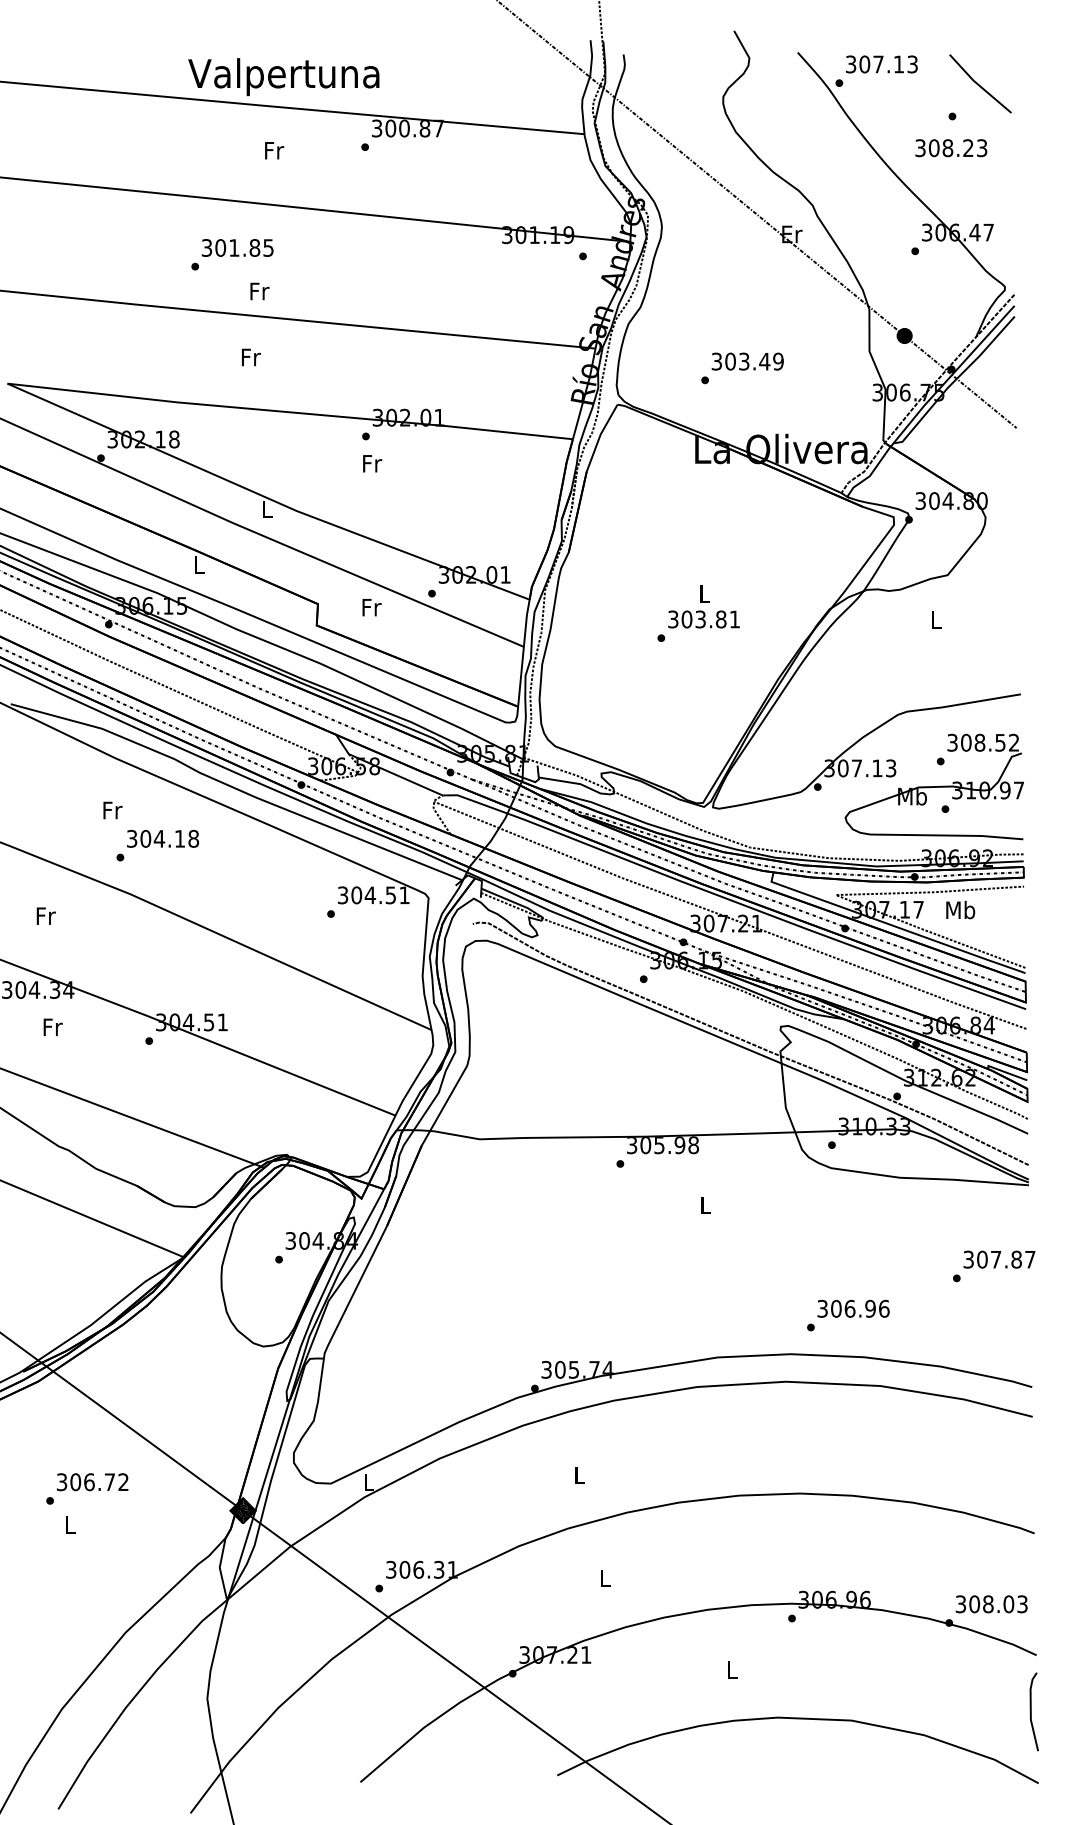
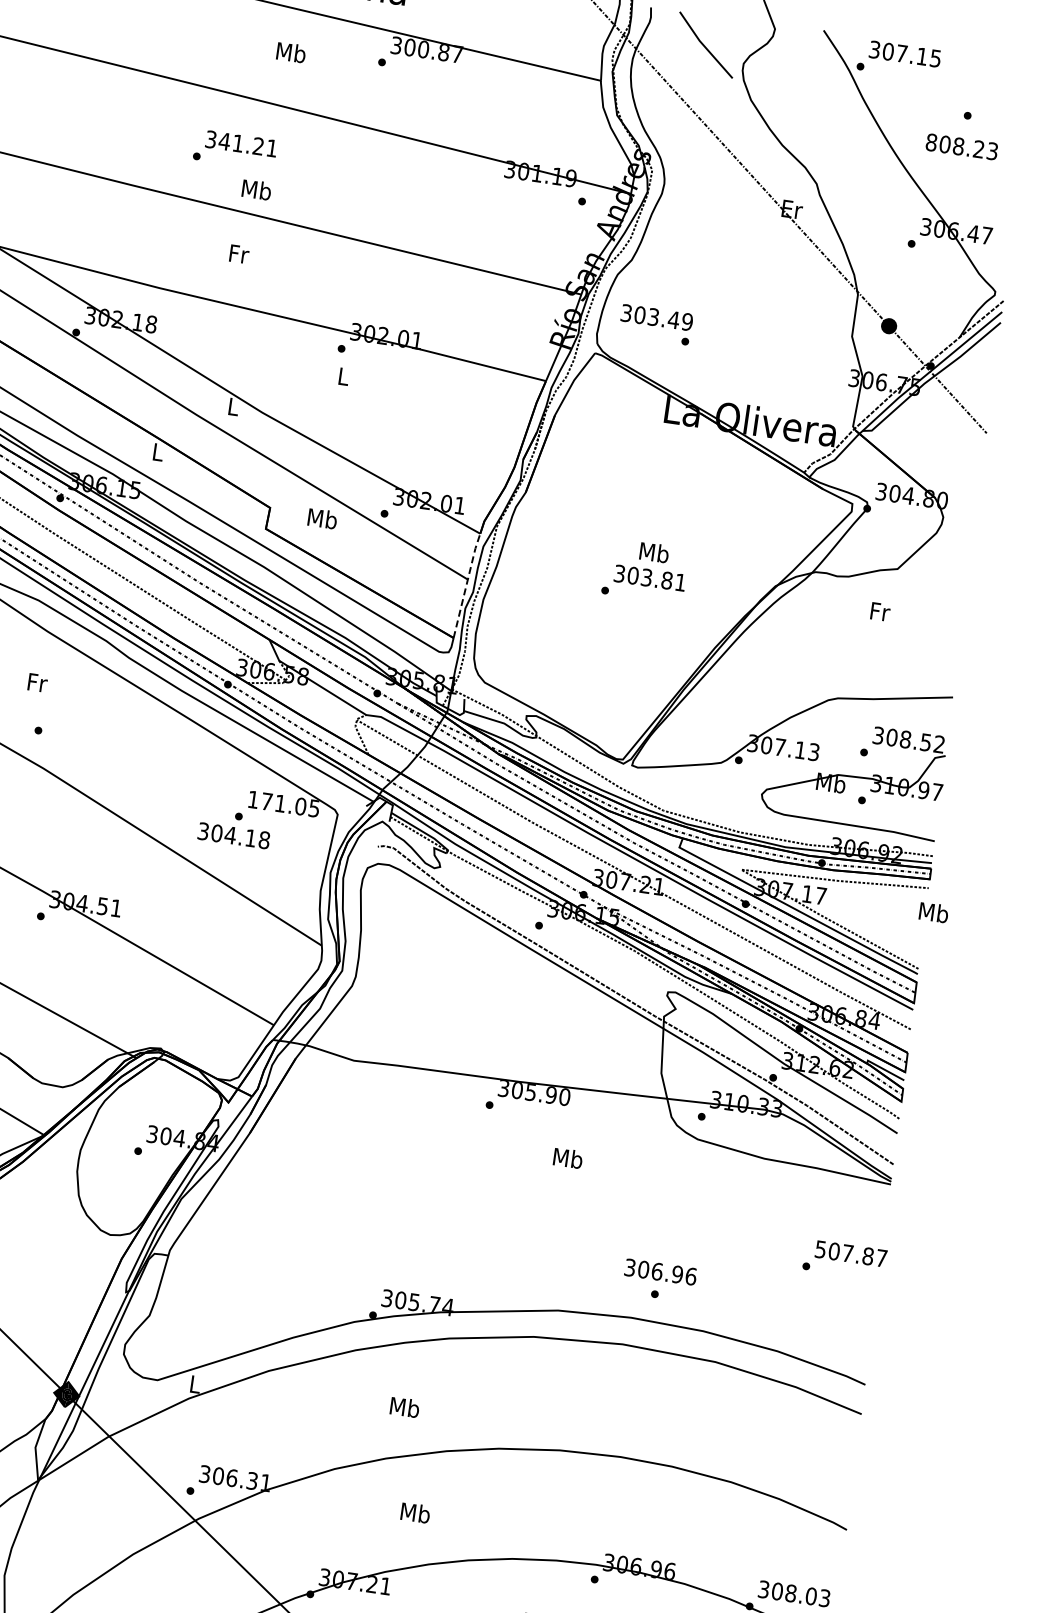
text: (912, 63) -> (935, 57), 307.13 -> 307.15
line: (979, 84) -> (705, 45), moved
text: (920, 148) -> (931, 142), 308.23 -> 808.23
text: (273, 150) -> (290, 52), Fr -> Mb
text: (244, 247) -> (248, 144), 301.85 -> 341.21
text: (259, 291) -> (256, 190), Fr -> Mb
text: (747, 361) -> (656, 317), moved
text: (372, 463) -> (344, 376), Fr -> L
text: (704, 593) -> (654, 552), L -> Mb
text: (371, 607) -> (322, 518), Fr -> Mb
text: (936, 619) -> (880, 611), L -> Fr
line: (523, 652) -> (466, 585), solid -> dashed
text: (162, 838) -> (233, 835), moved
text: (373, 895) -> (283, 804), 304.51 -> 171.05
text: (960, 909) -> (933, 912), moved
text: (693, 1144) -> (564, 1096), 305.98 -> 305.90
text: (705, 1205) -> (567, 1158), L -> Mb
text: (968, 1258) -> (820, 1248), 307.87 -> 507.87
text: (853, 1308) -> (660, 1271), moved
text: (579, 1475) -> (404, 1407), L -> Mb
text: (604, 1578) -> (414, 1513), L -> Mb

